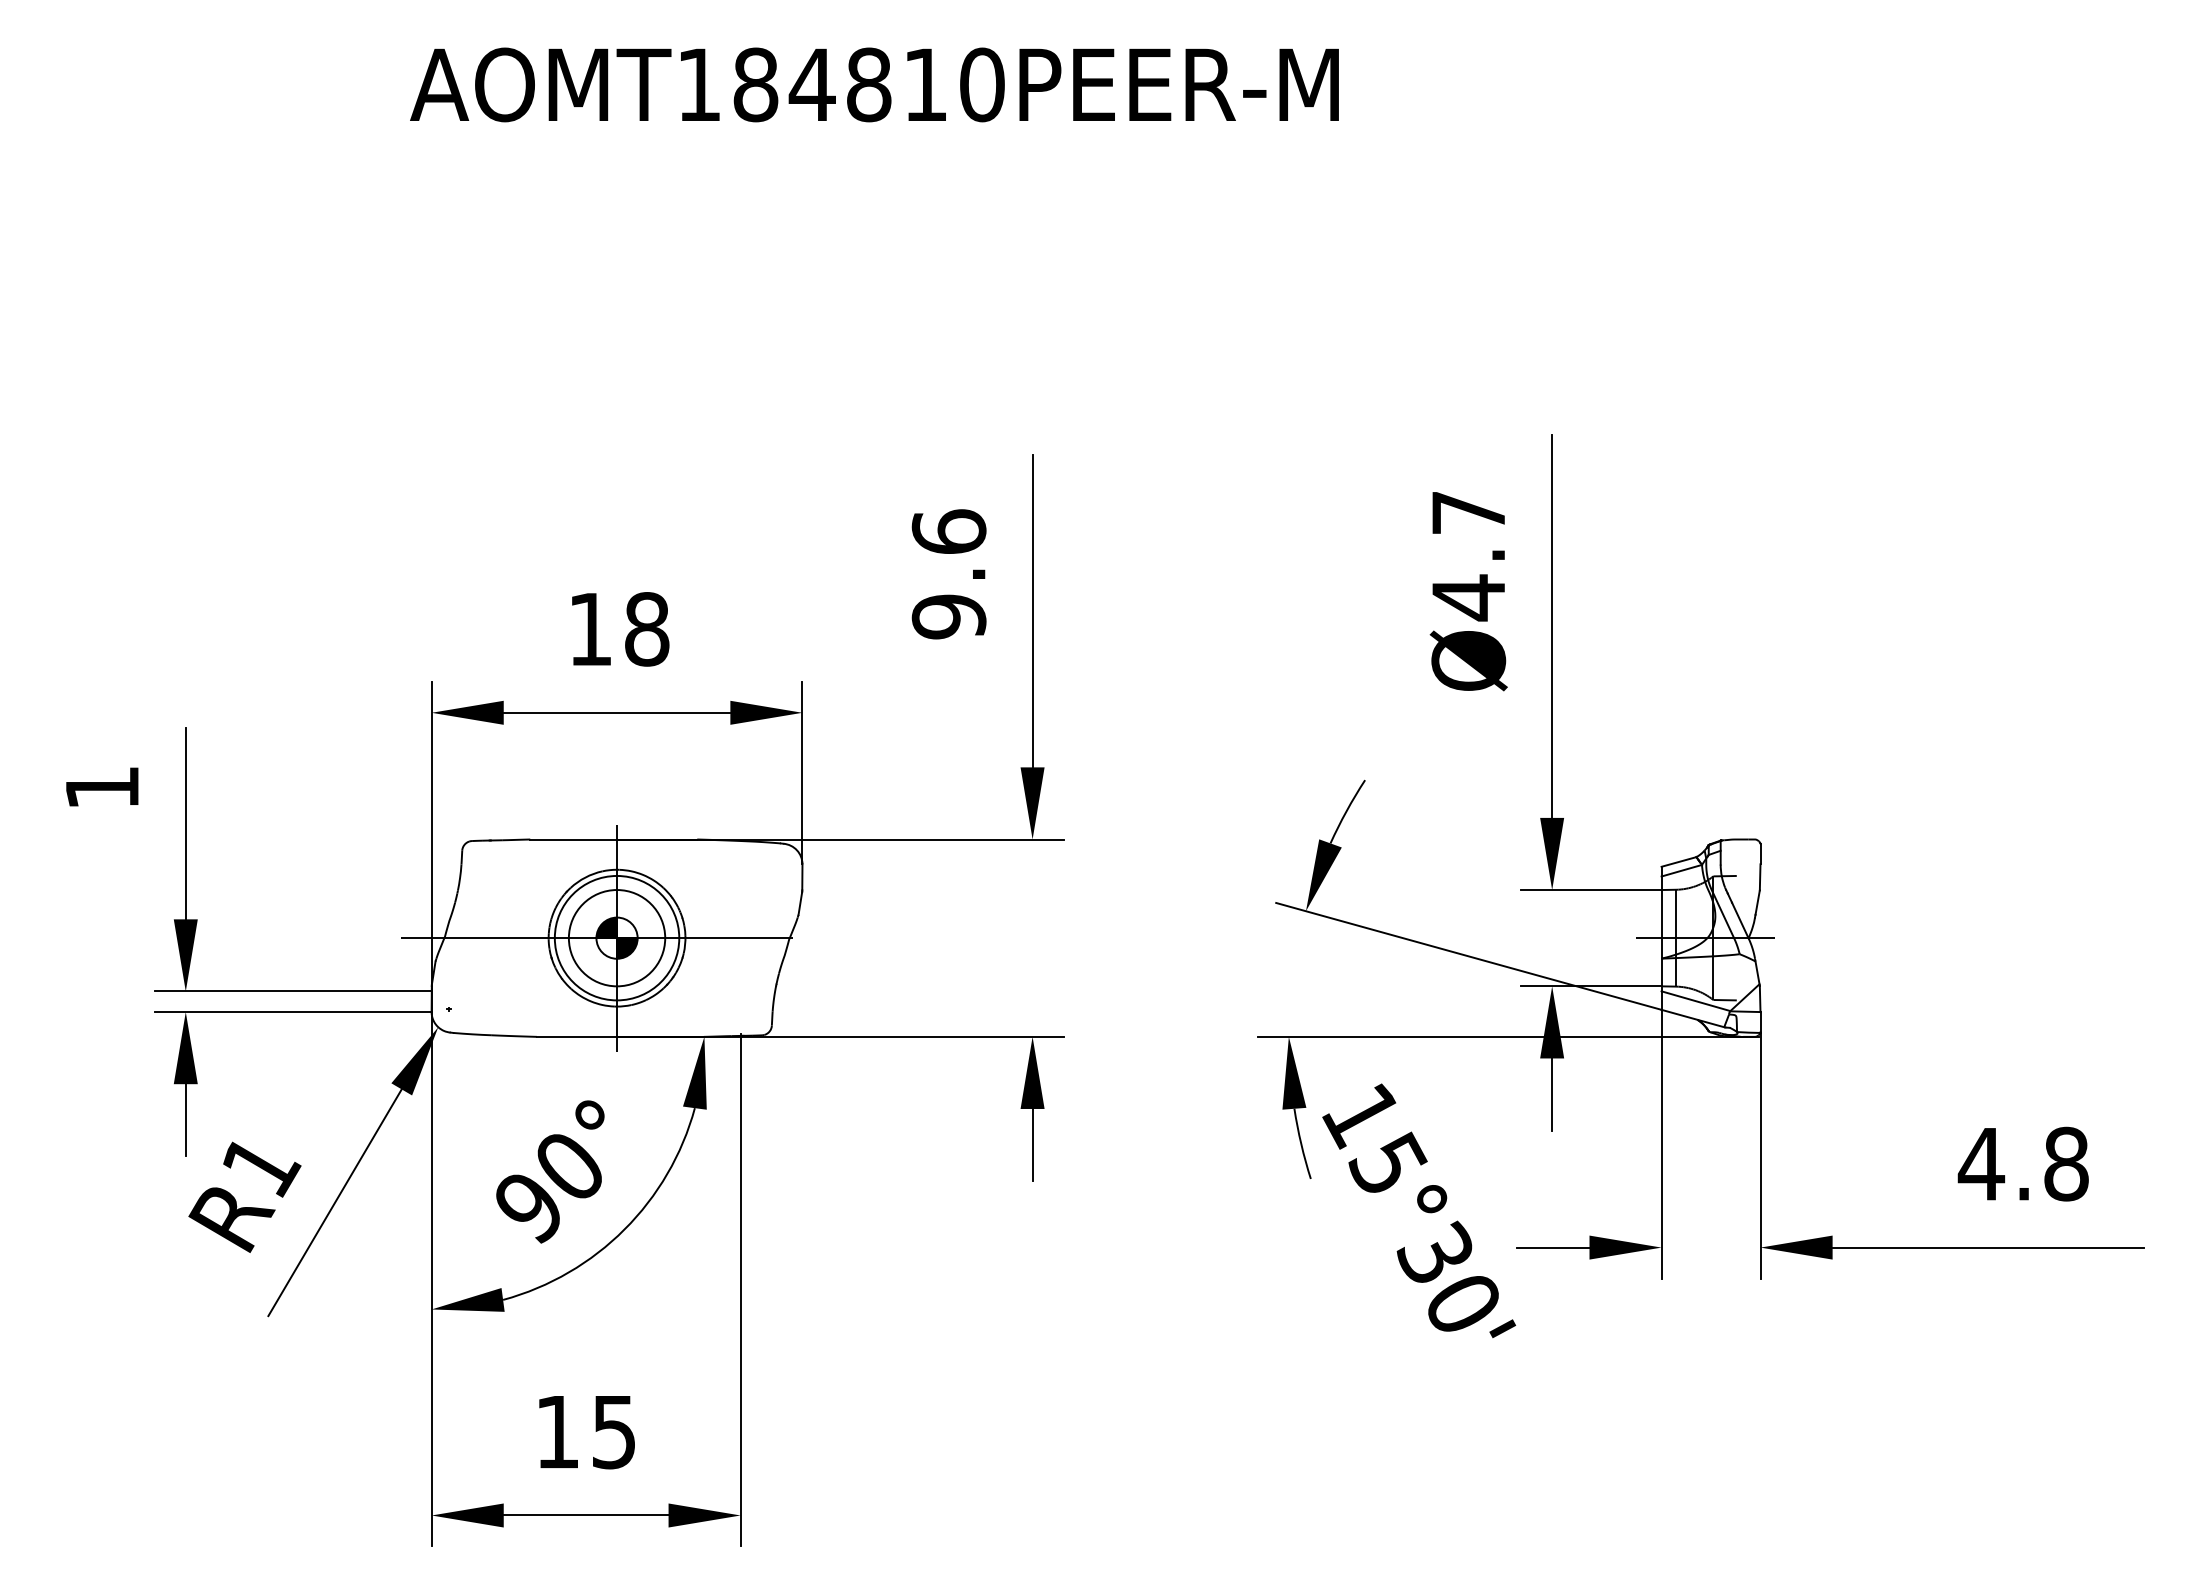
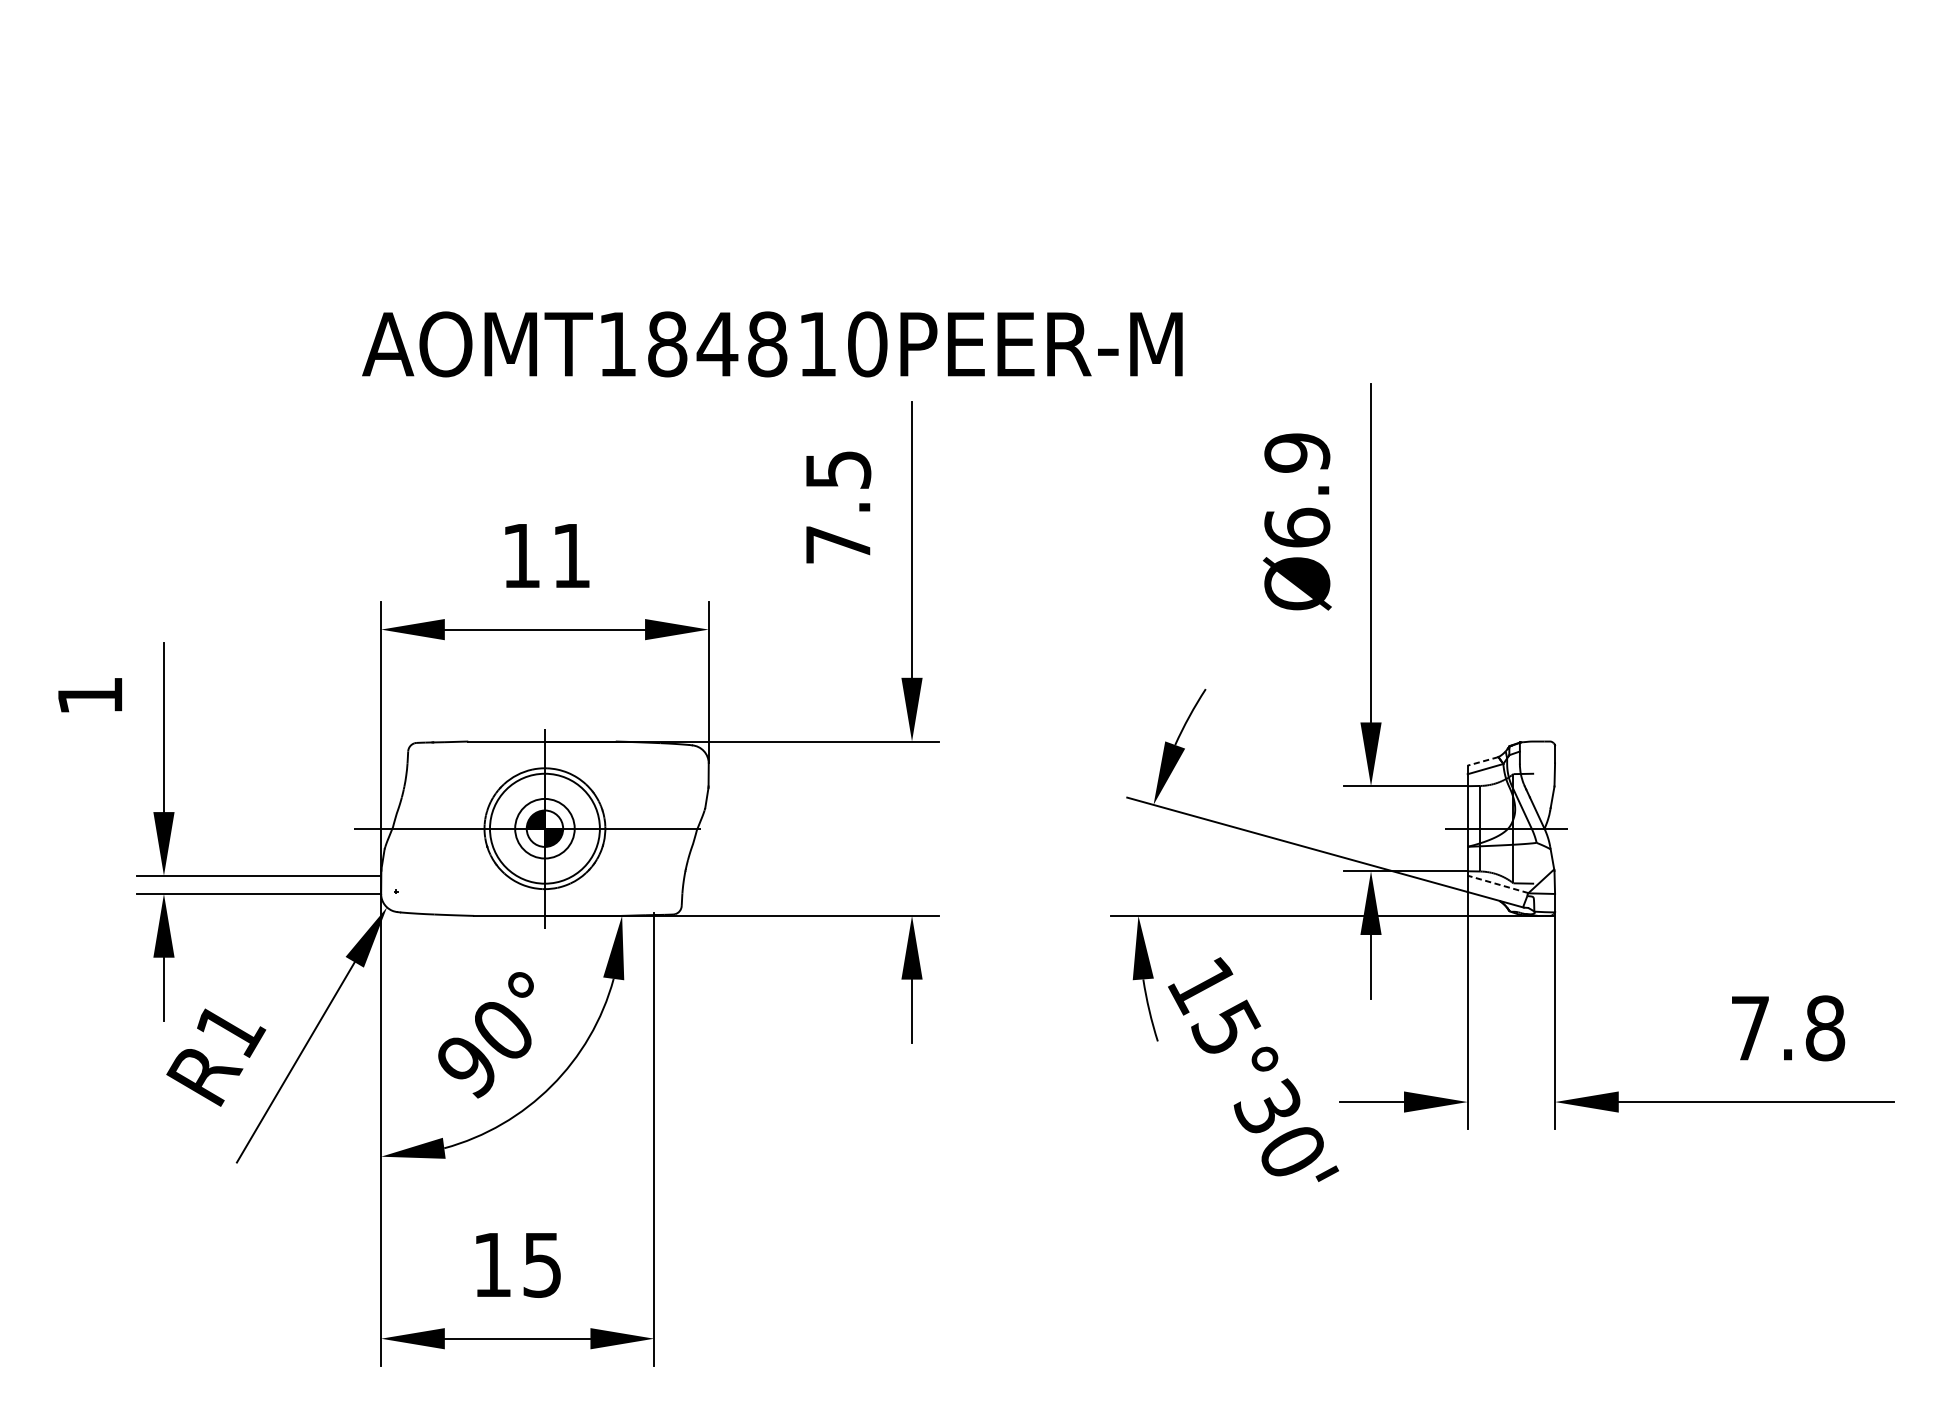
text: (874, 84) -> (772, 344), moved
text: (1468, 555) -> (1297, 490), Ø4.7 -> Ø6.9
text: (948, 574) -> (837, 507), 9.6 -> 7.5
text: (647, 629) -> (571, 556), 18 -> 11
line: (1678, 862) -> (1482, 761), solid -> dashed
circle: (616, 938) -> (544, 829), size x0.7
line: (1696, 1001) -> (1498, 884), solid -> dashed
text: (1981, 1164) -> (1750, 1028), 4.8 -> 7.8

